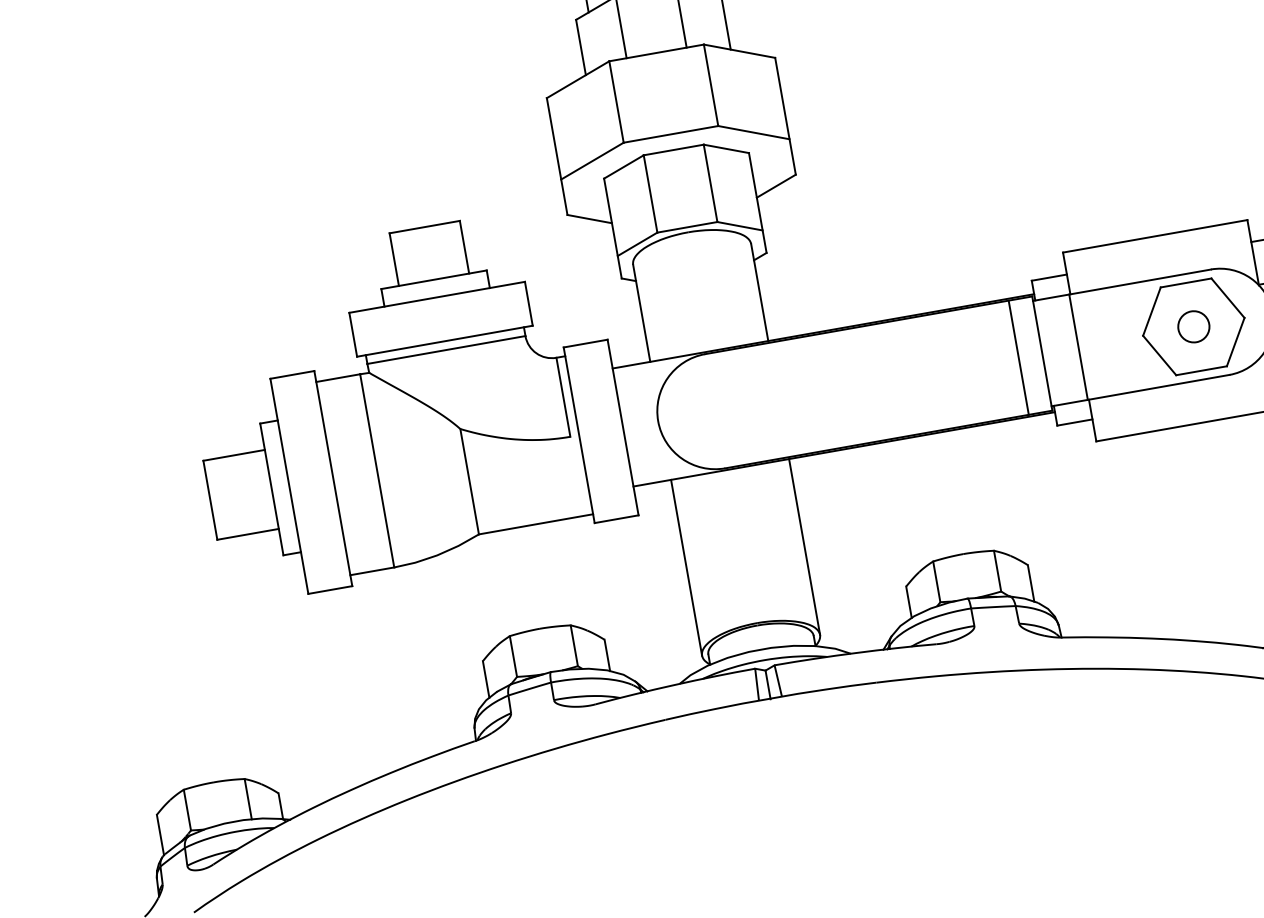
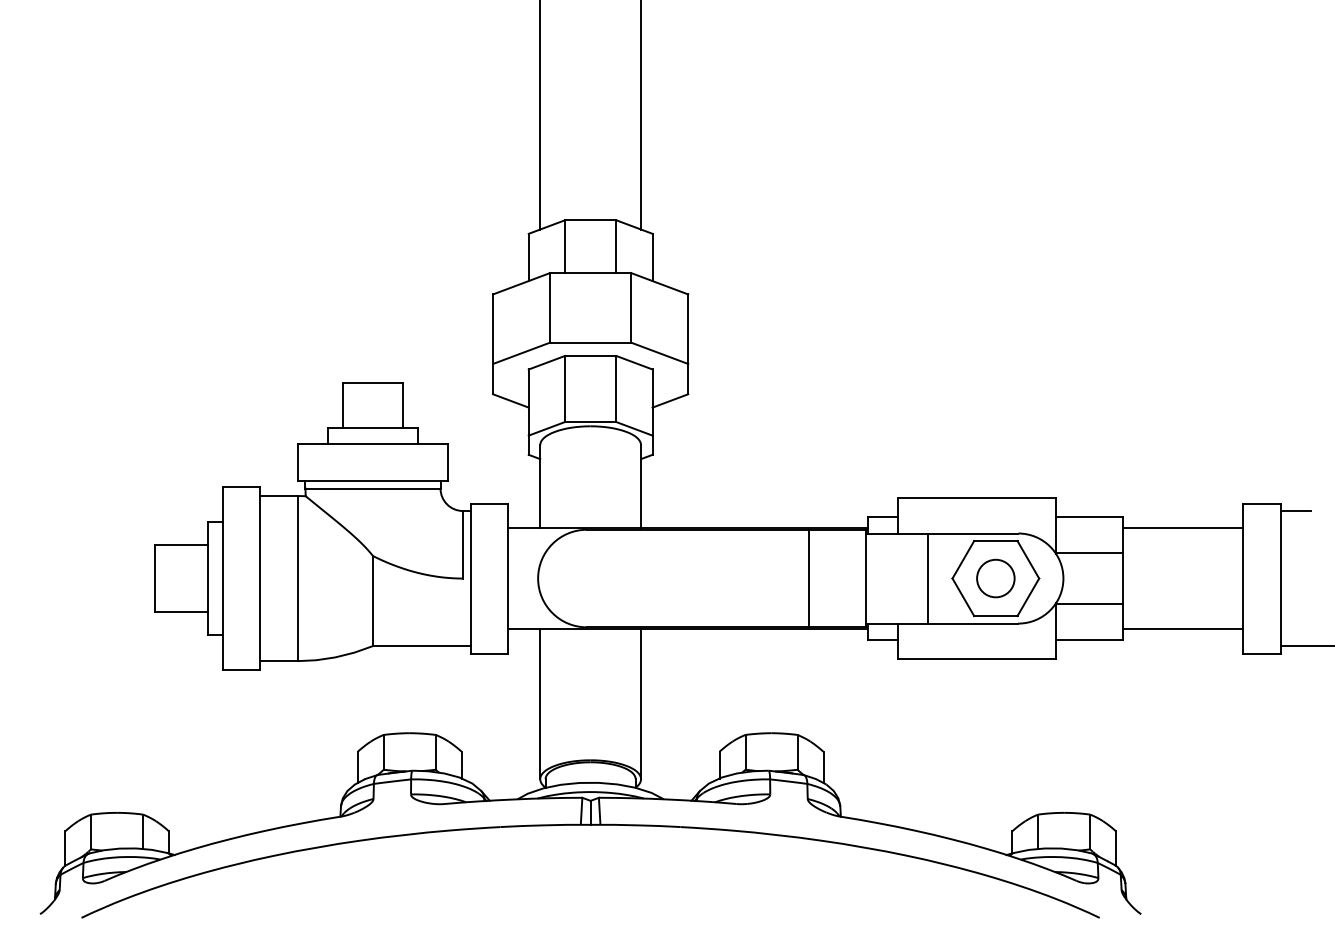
circle: (1193, 326) -> (995, 578), size x1.43
line: (1078, 347) -> (928, 578), moved
line: (1019, 357) -> (809, 578), moved

